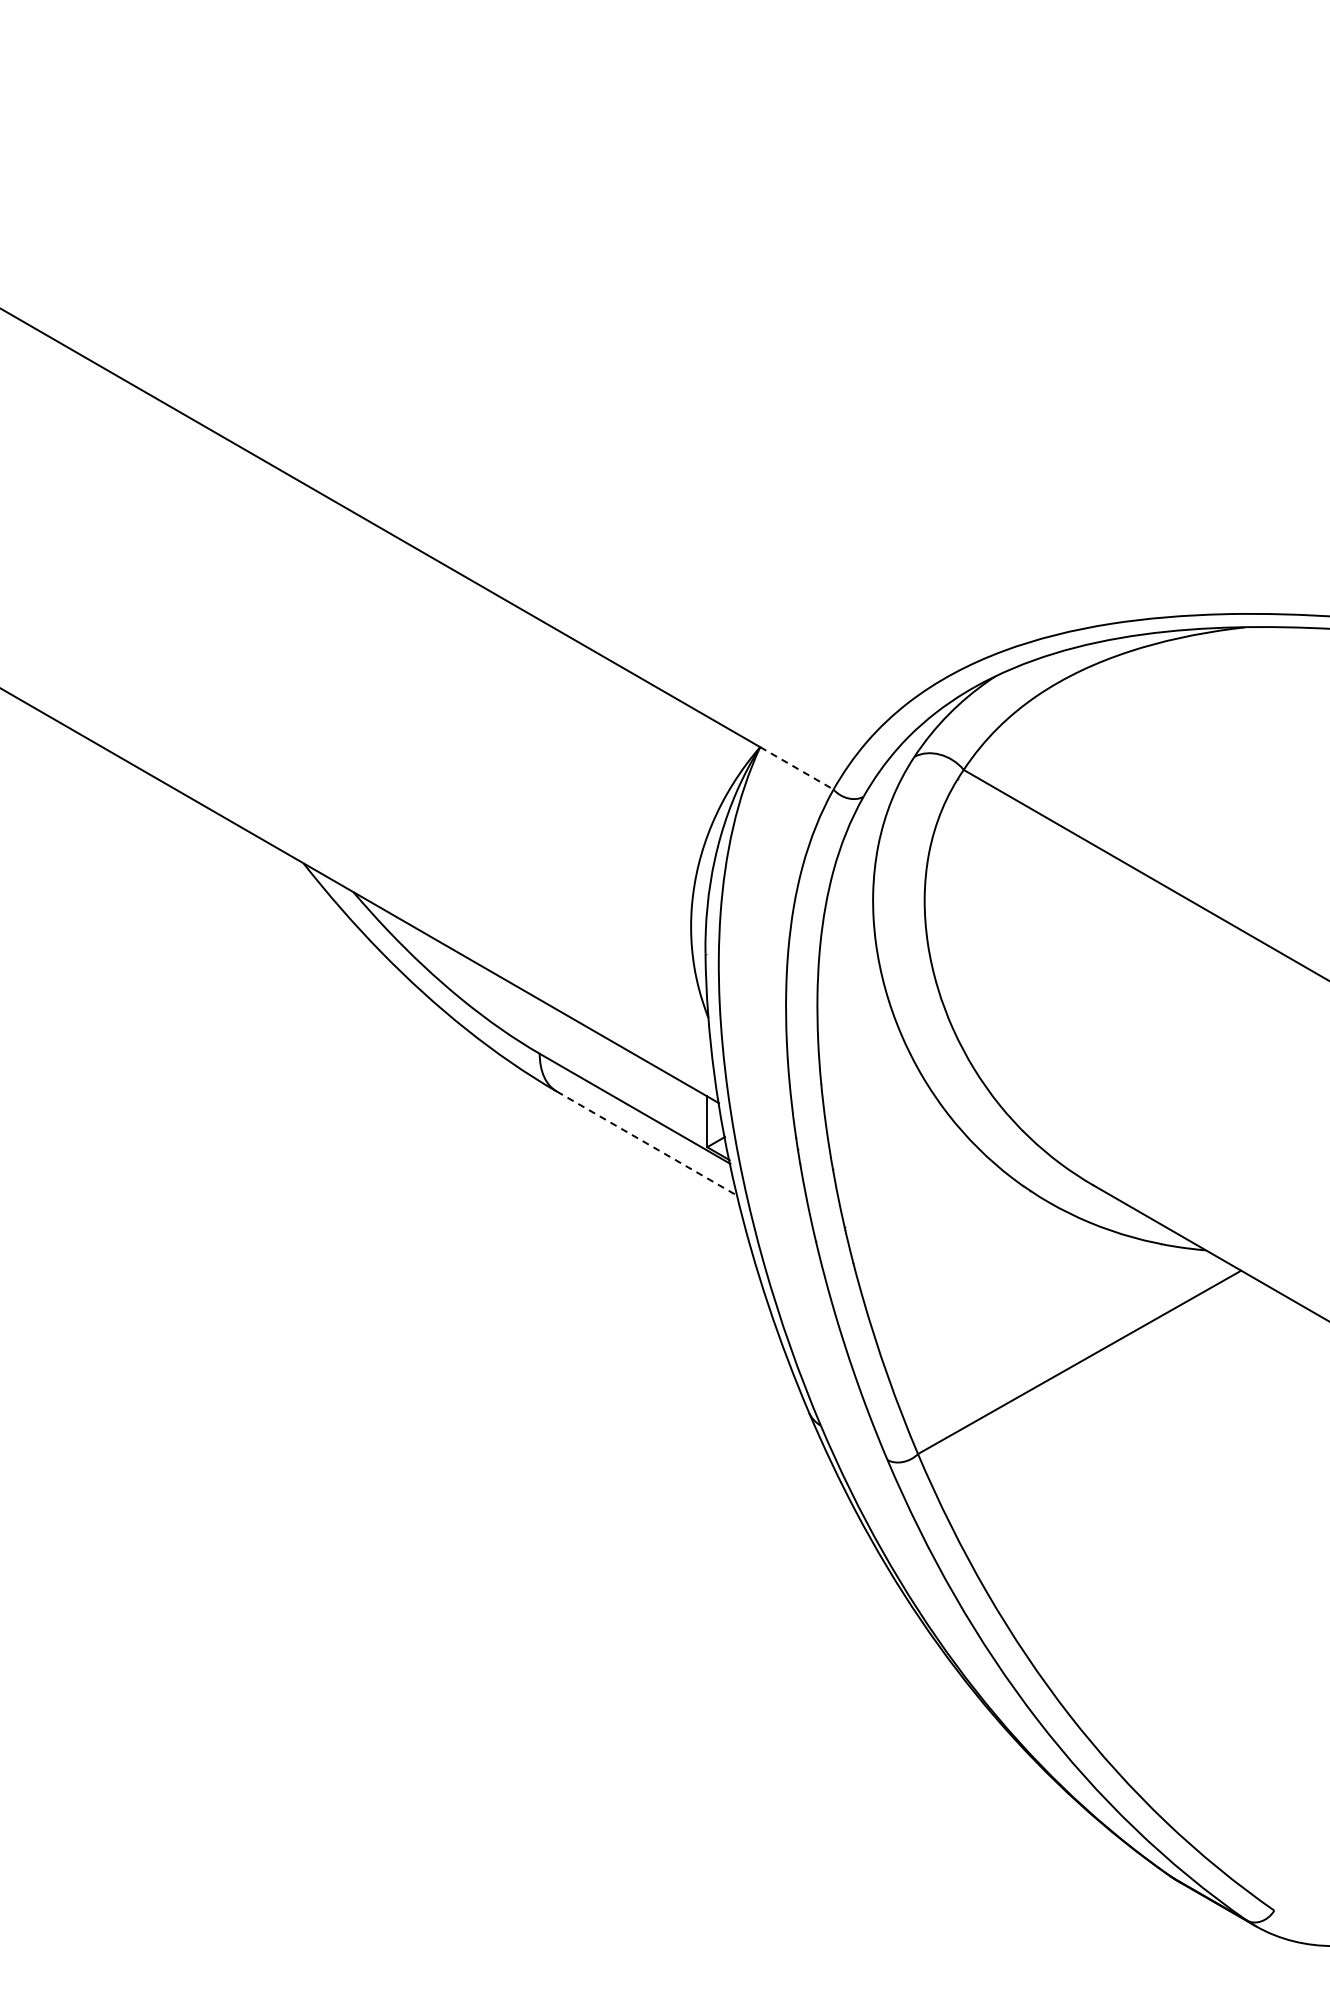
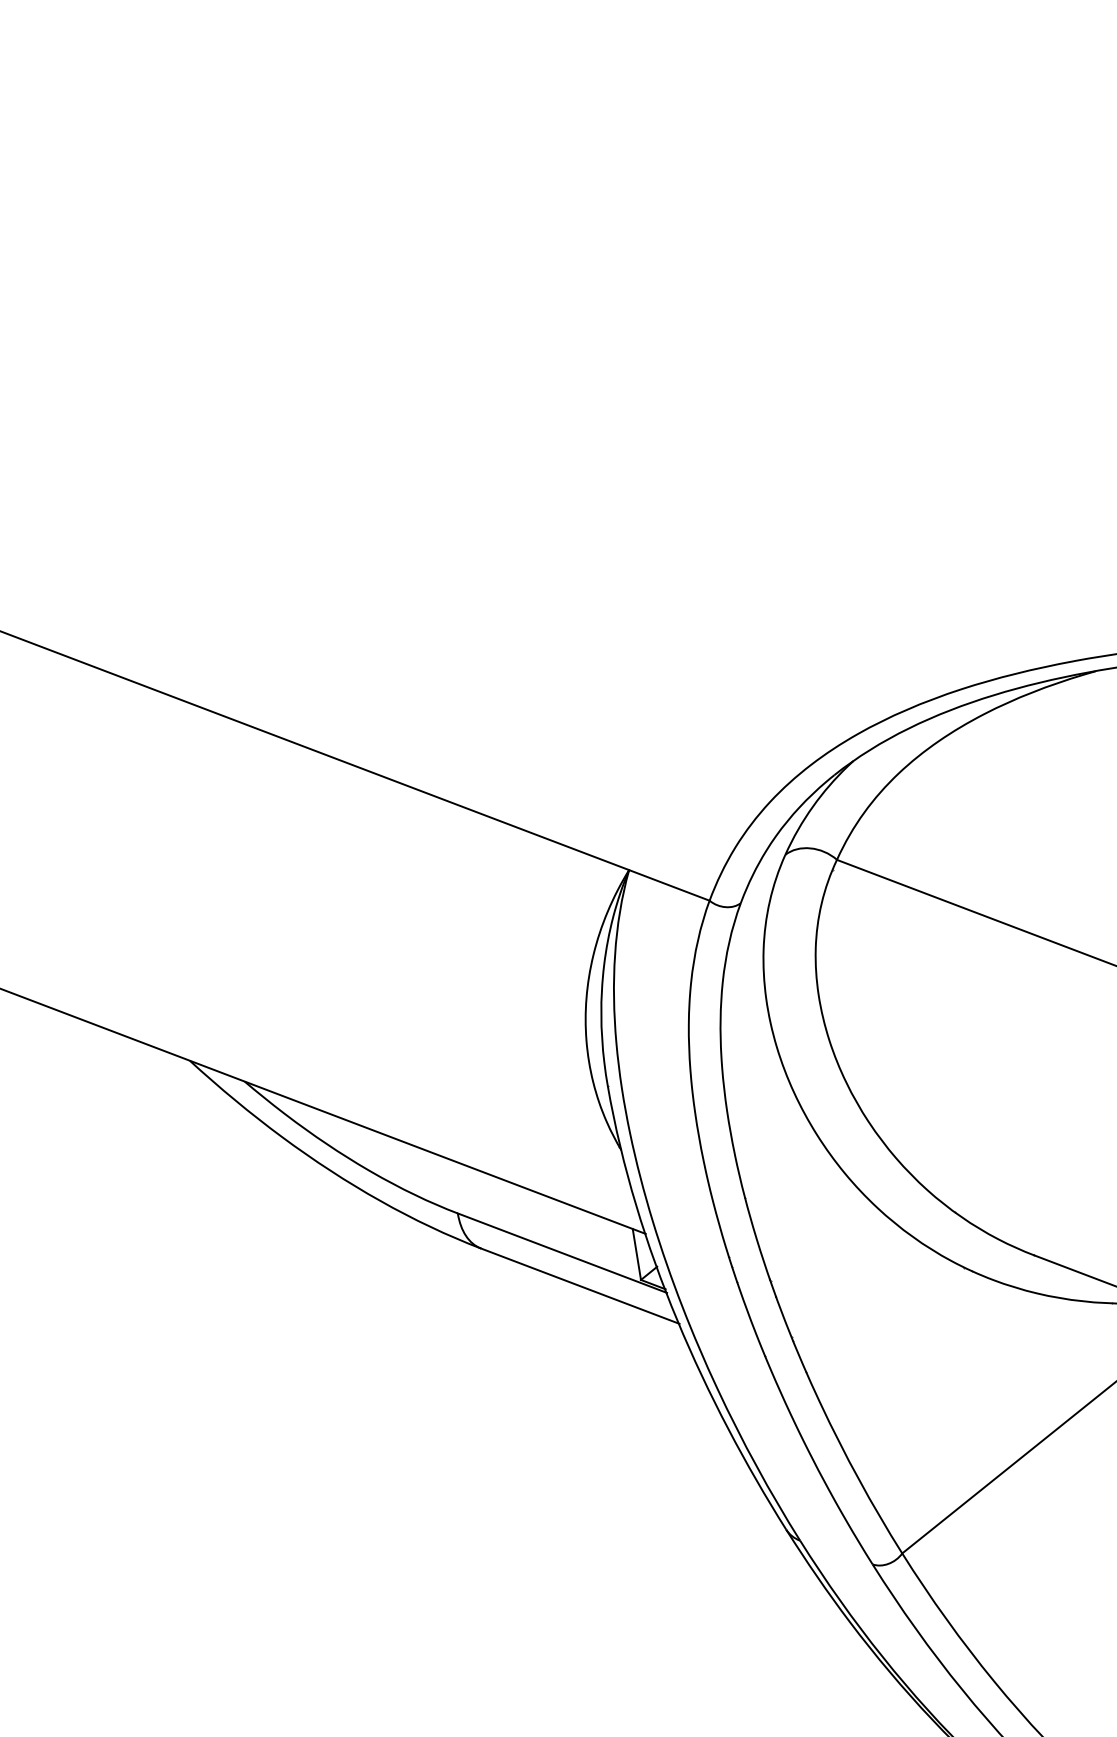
line: (797, 768) -> (670, 885), dashed -> solid
line: (647, 1143) -> (580, 1285), dashed -> solid

